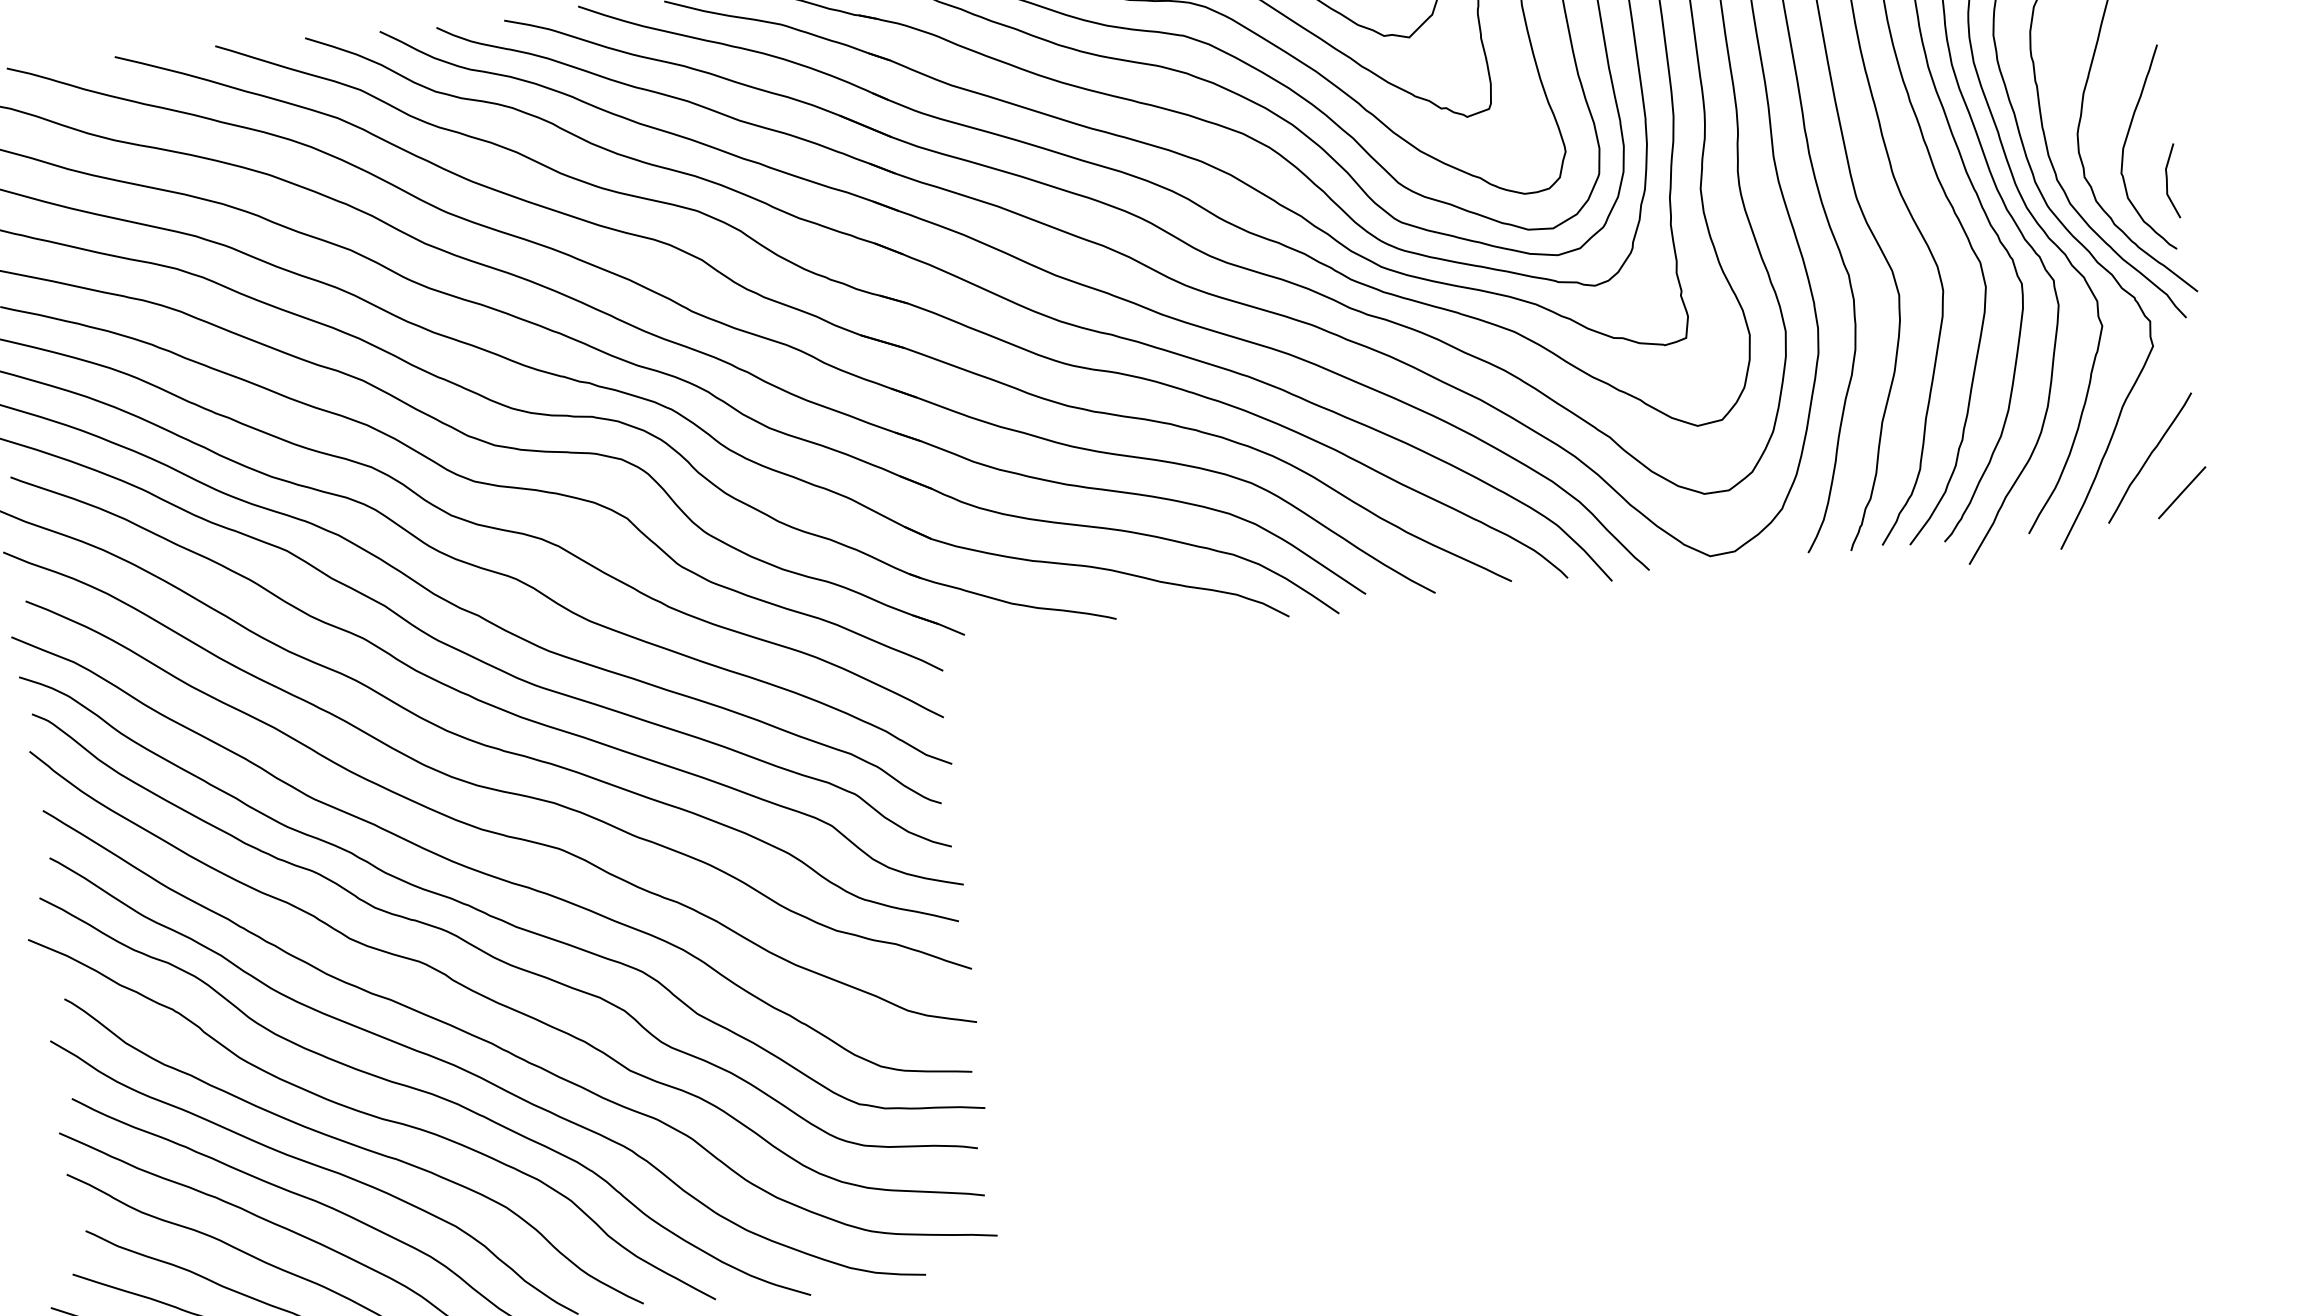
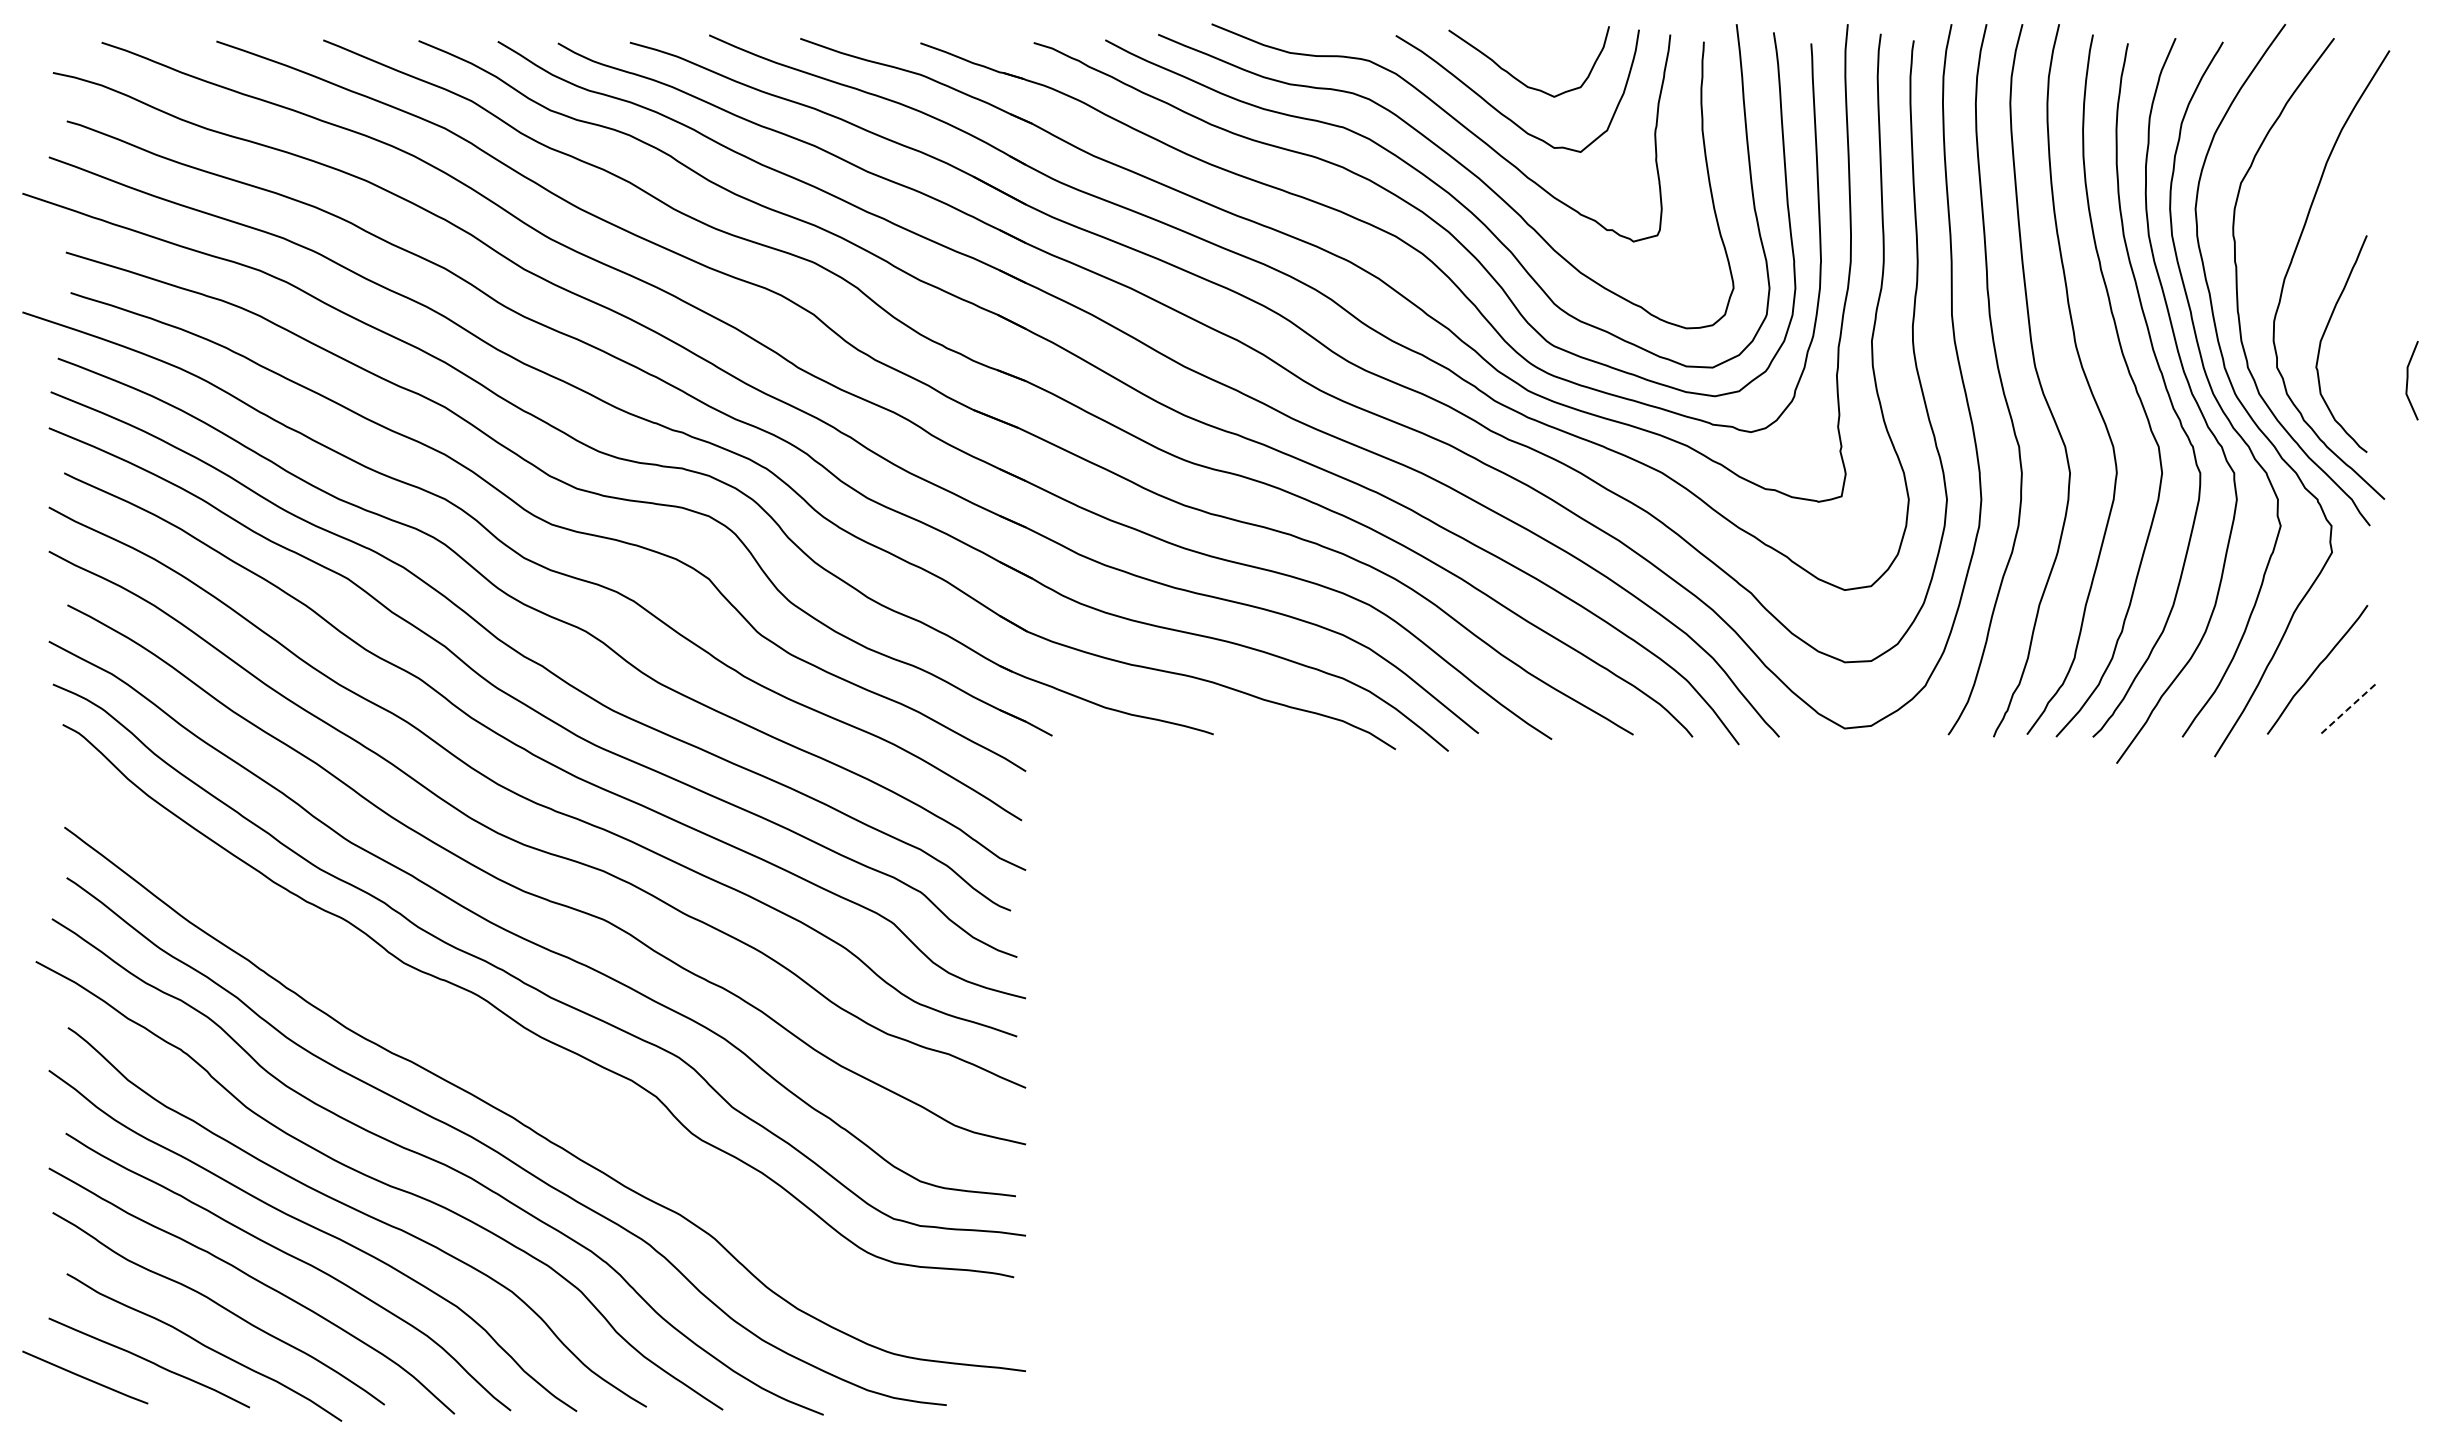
line: (2168, 181) -> (2408, 380), moved
line: (2181, 492) -> (2347, 709), solid -> dashed
curve: (494, 1000) -> (520, 1072), removed

